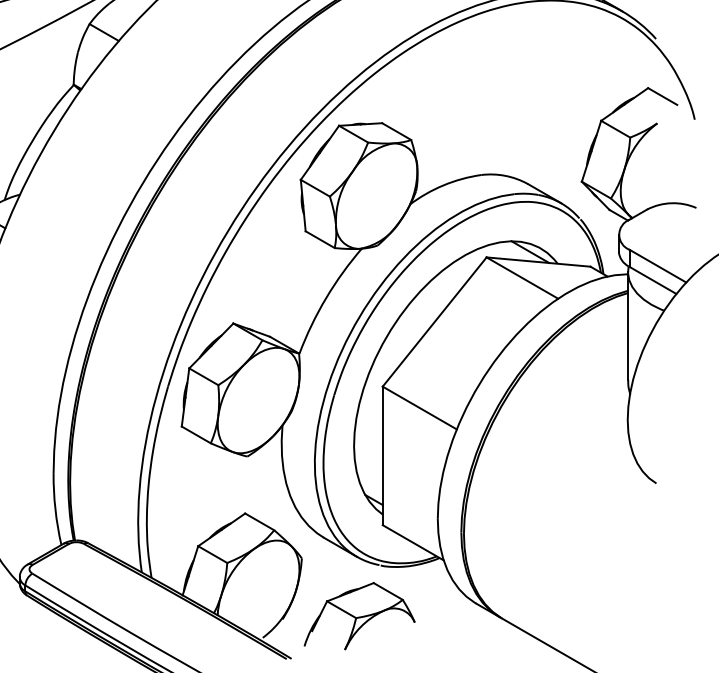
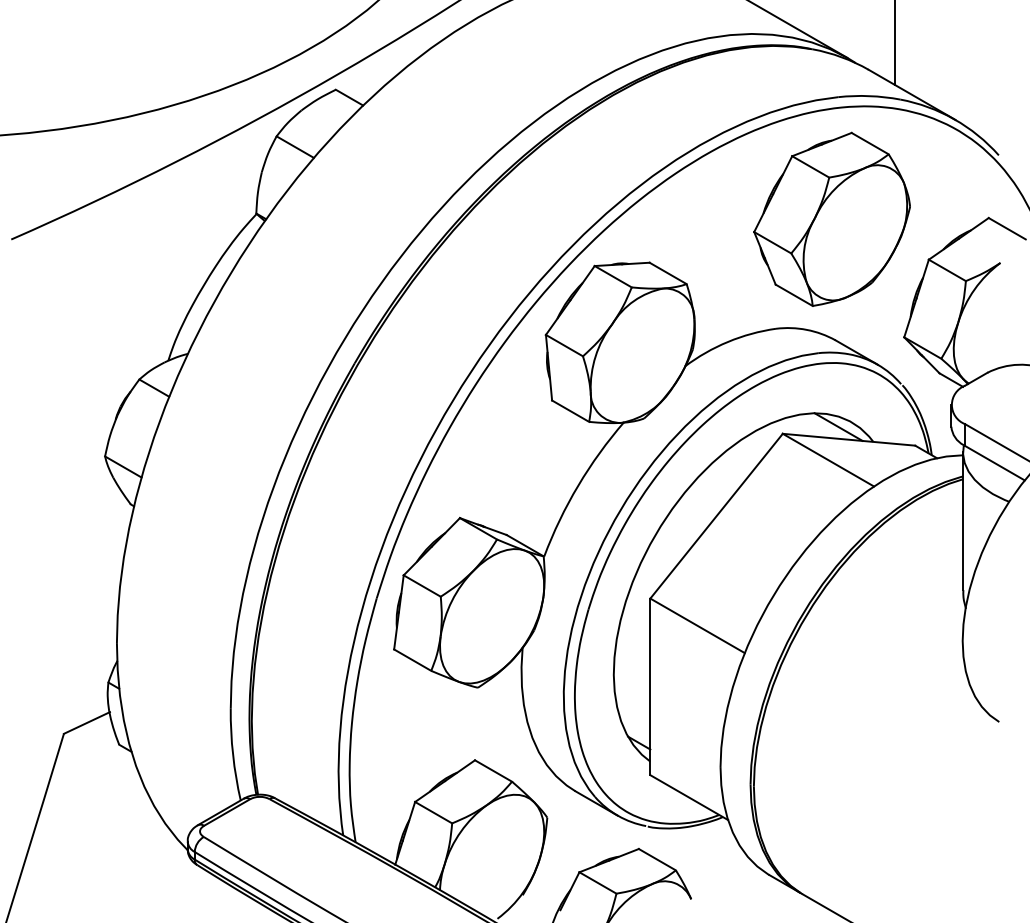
part: (524, 88) -> (831, 218), added

